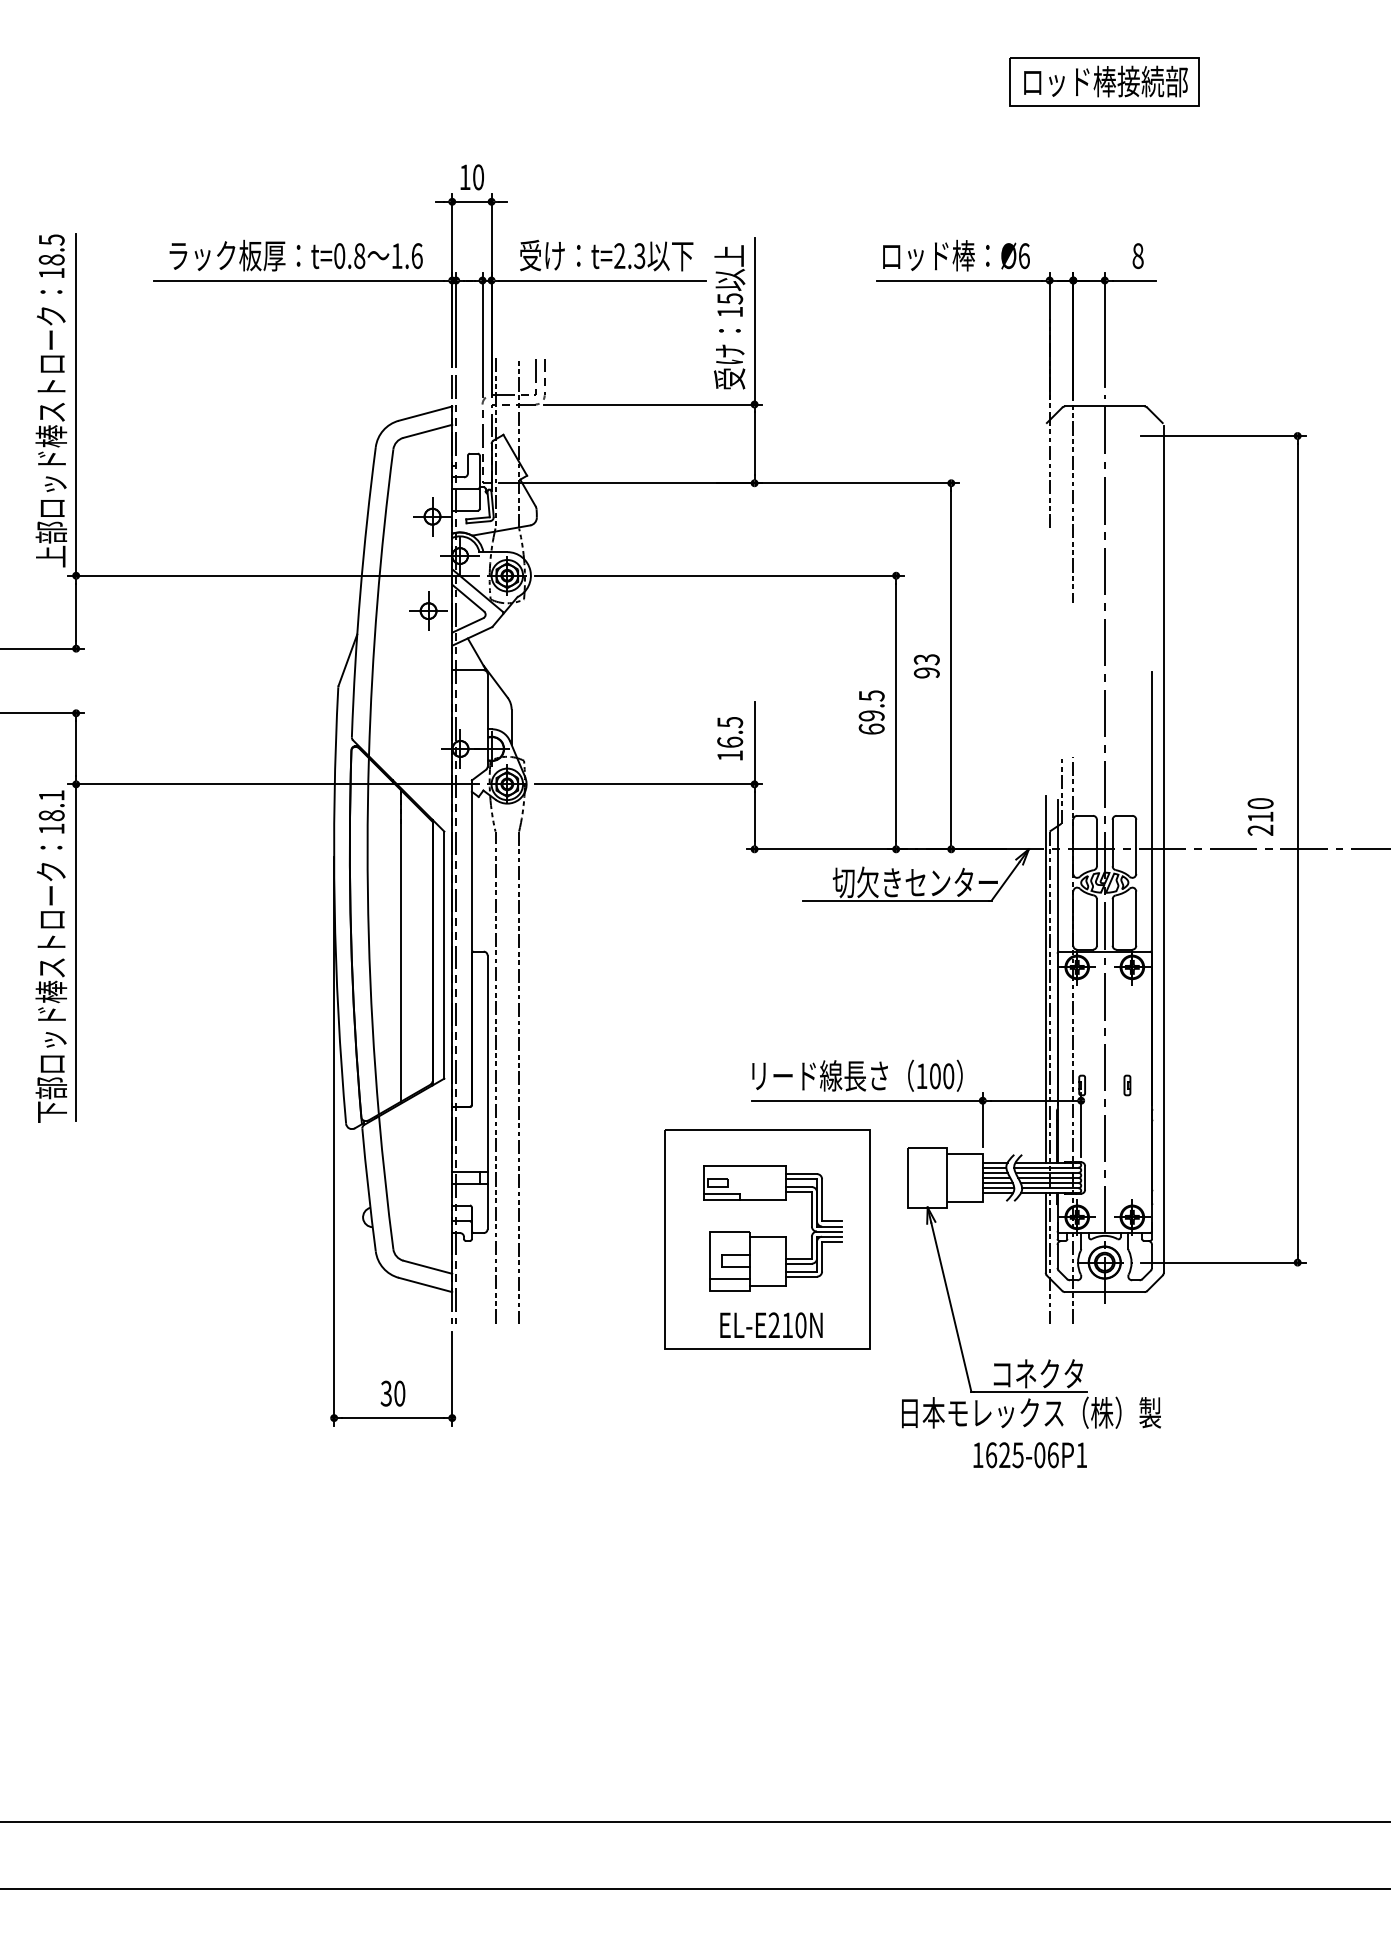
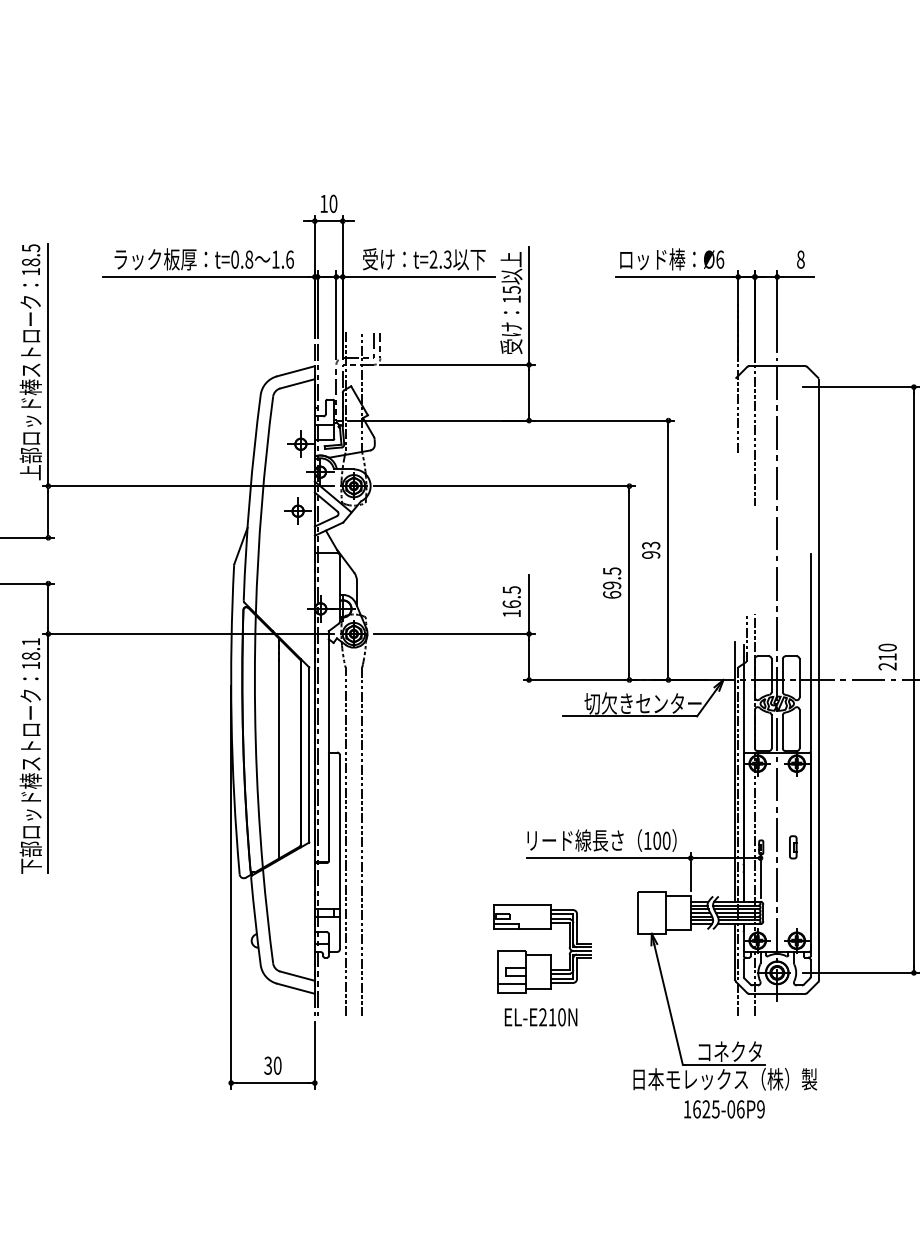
part: (1104, 81) -> (777, 135), removed
part: (1127, 1085) -> (793, 847), size x1.6
part: (767, 1239) -> (538, 956), removed
text: (1081, 1455) -> (760, 1109), 1625-06P1 -> 1625-06P9

